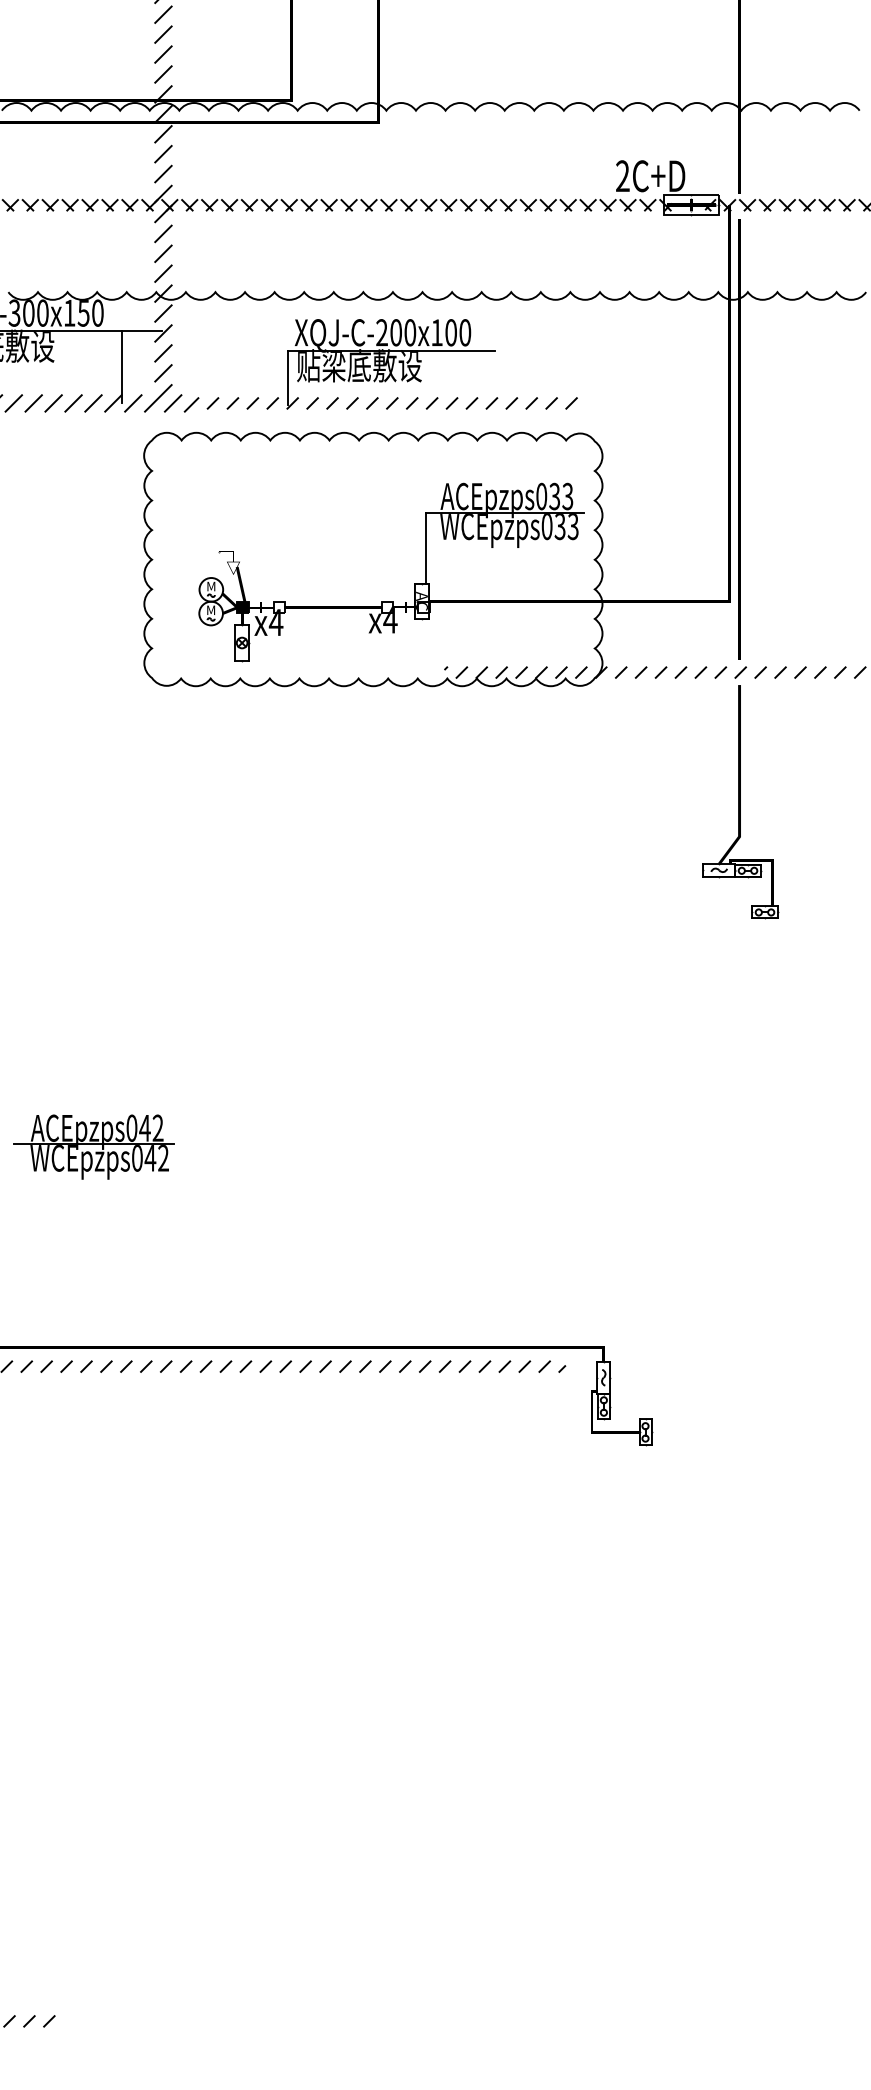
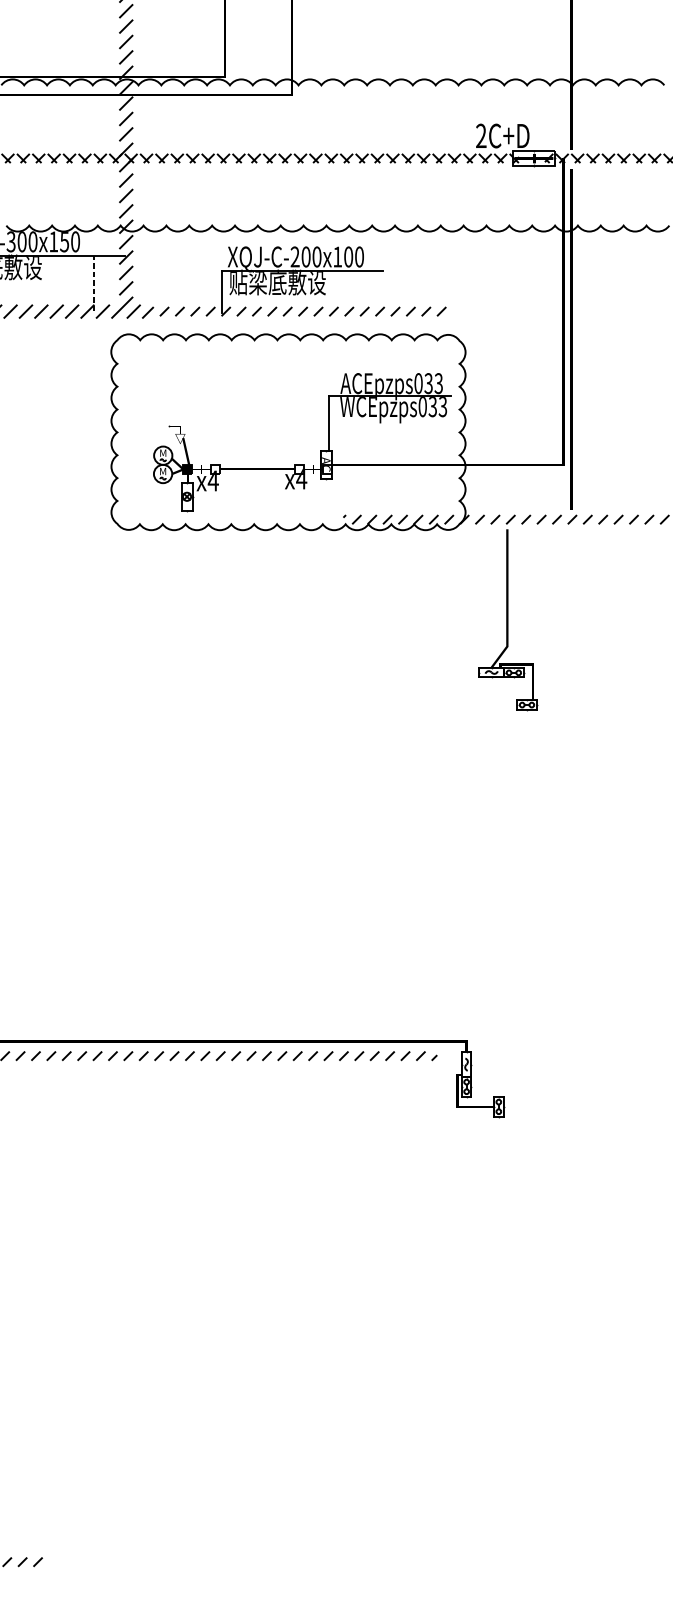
line: (121, 367) -> (93, 283), solid -> dashed
part: (740, 802) -> (508, 620), moved
part: (93, 1146) -> (72, 885), removed

